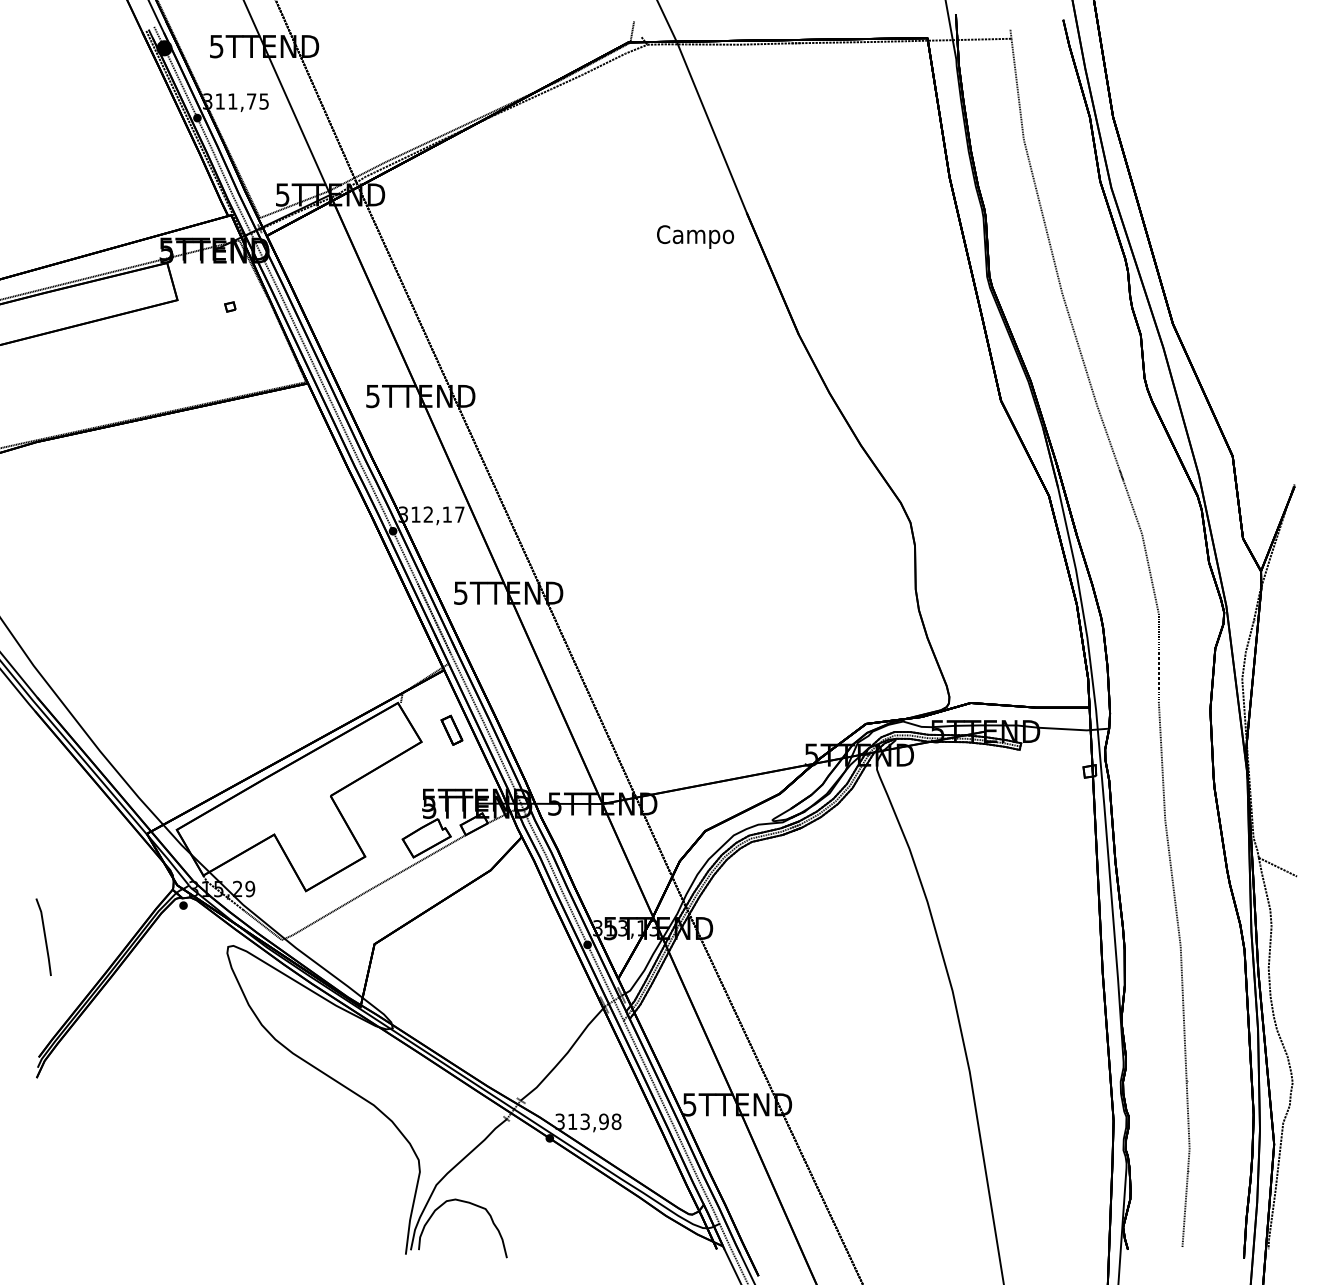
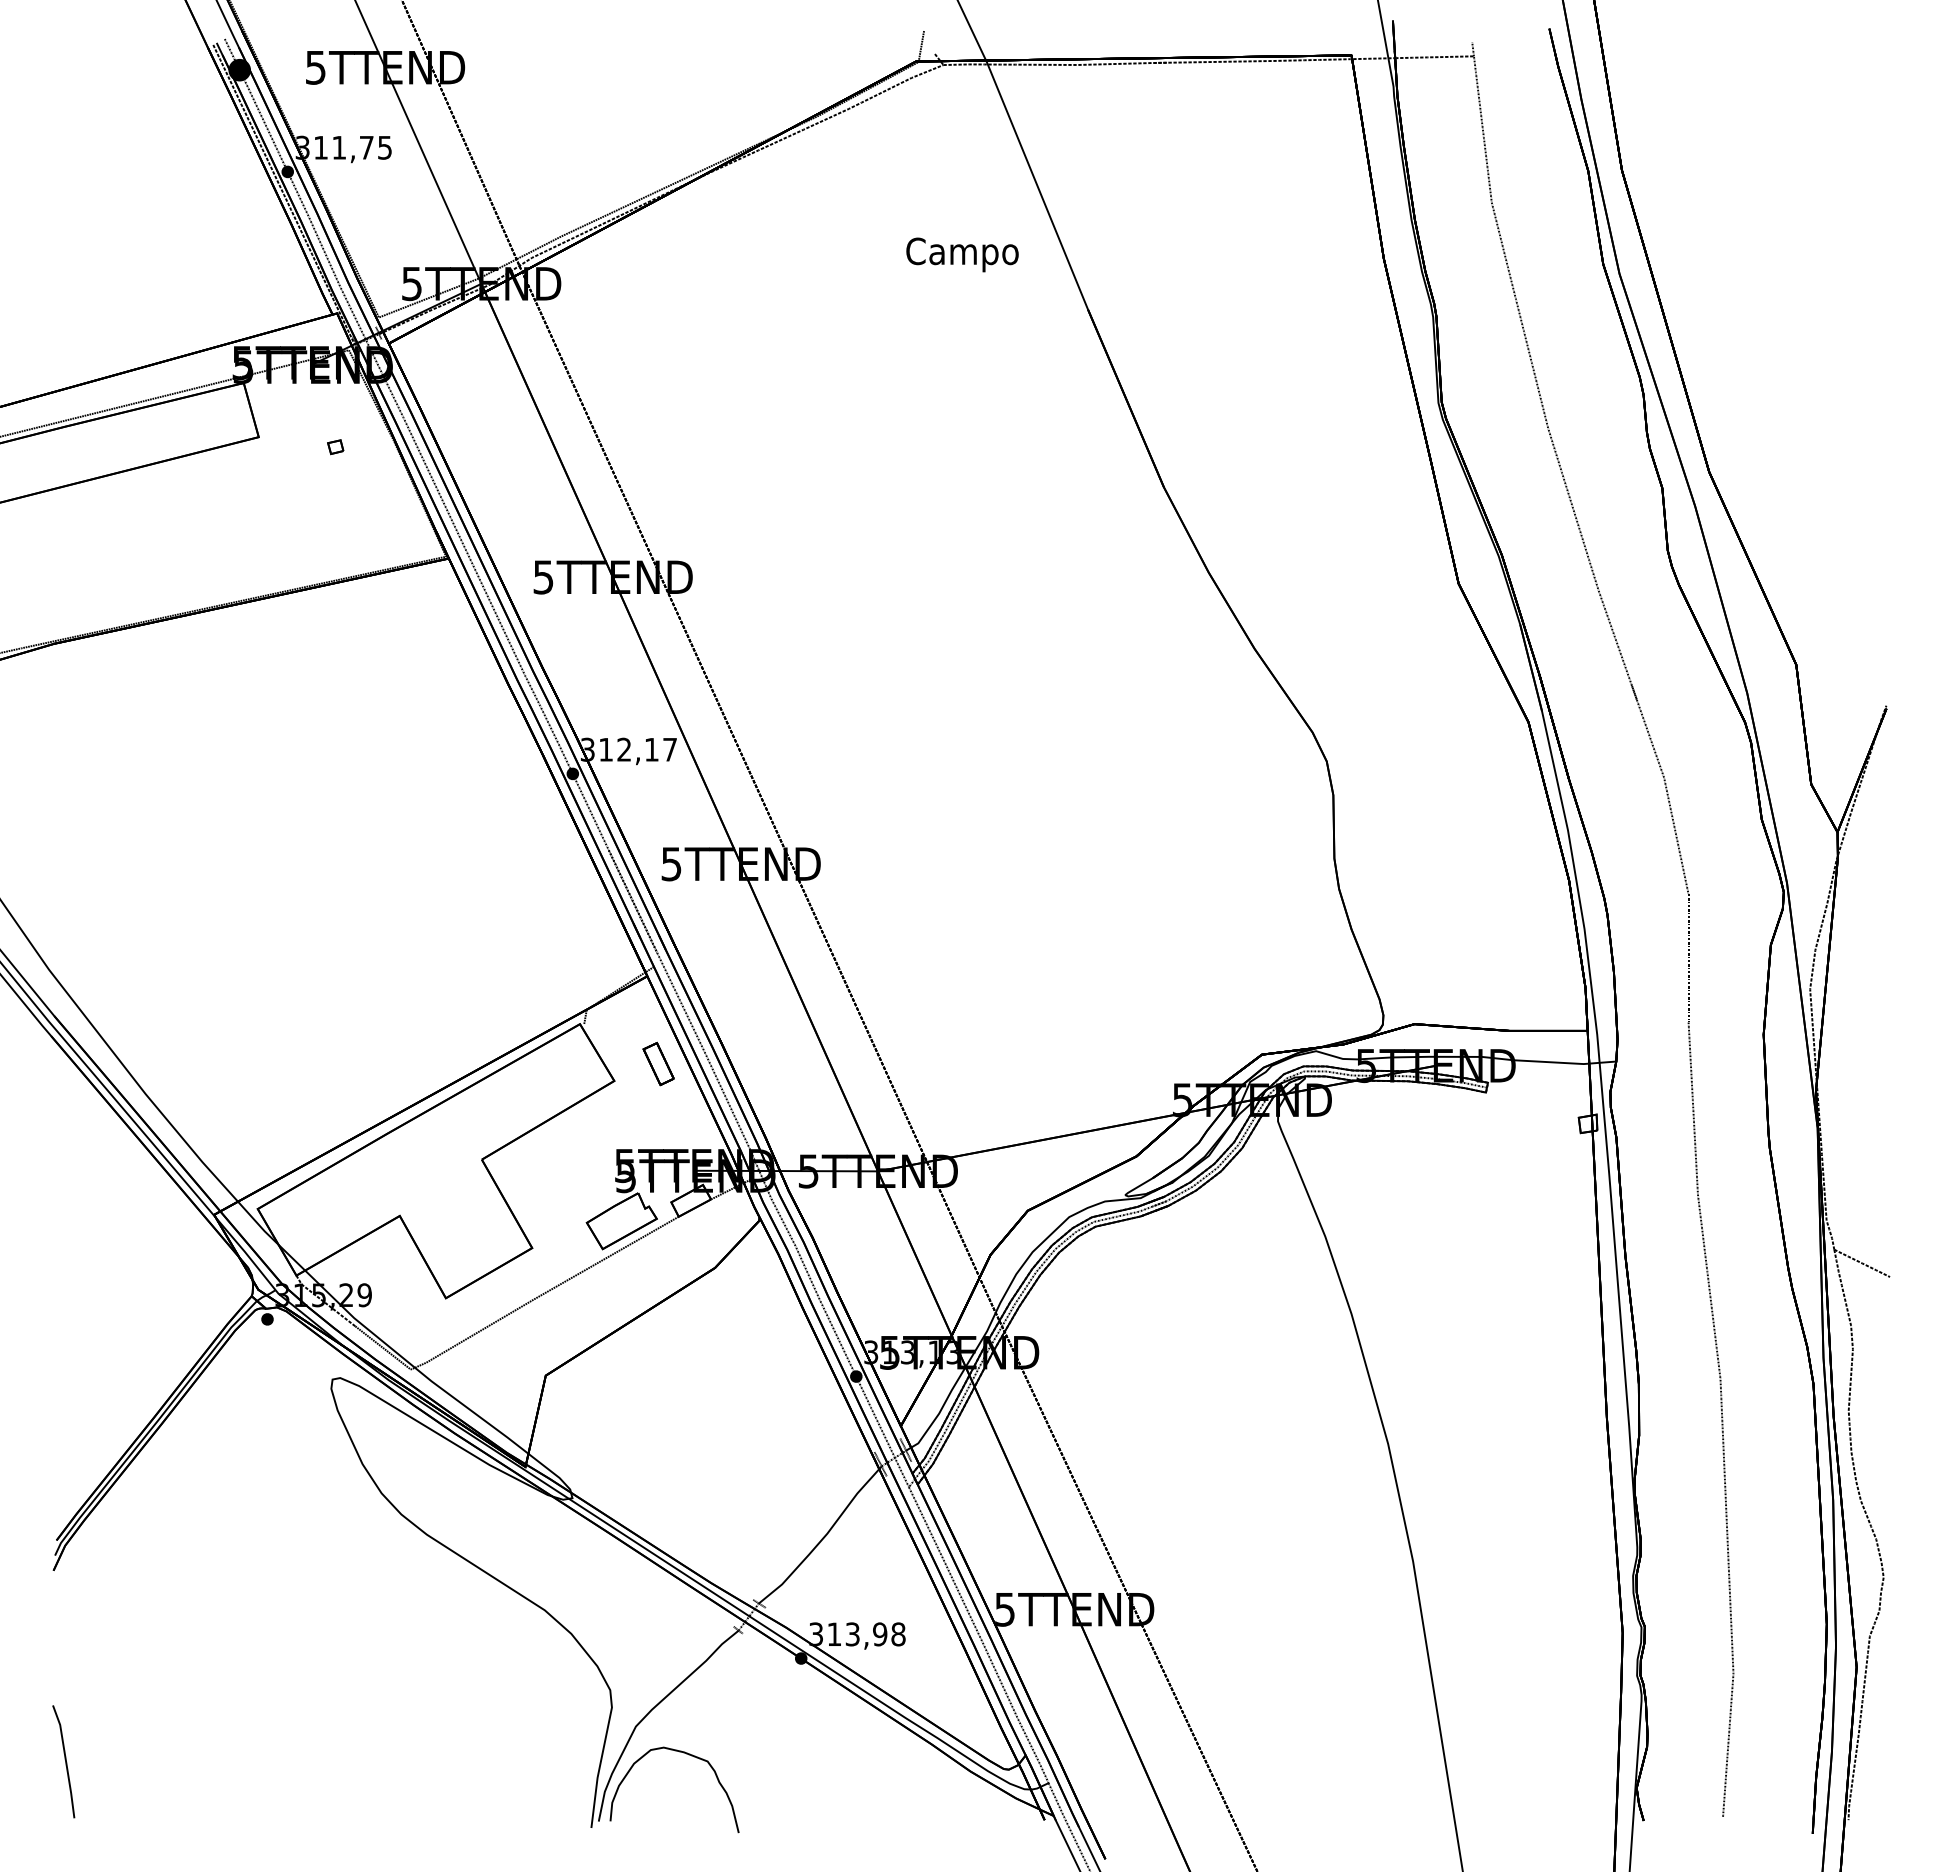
text: (695, 236) -> (962, 254), moved
line: (44, 936) -> (64, 1760), moved

